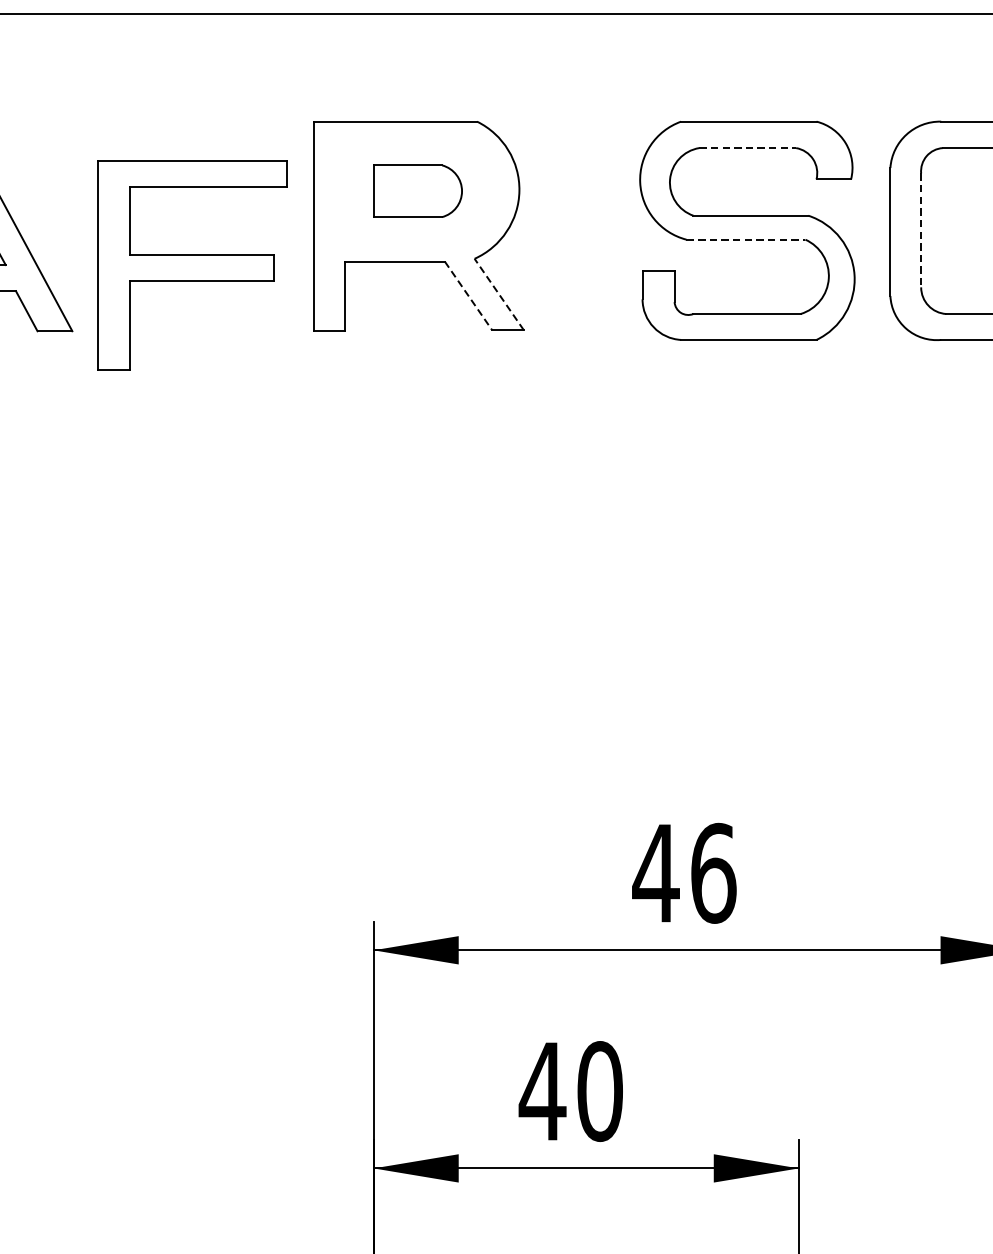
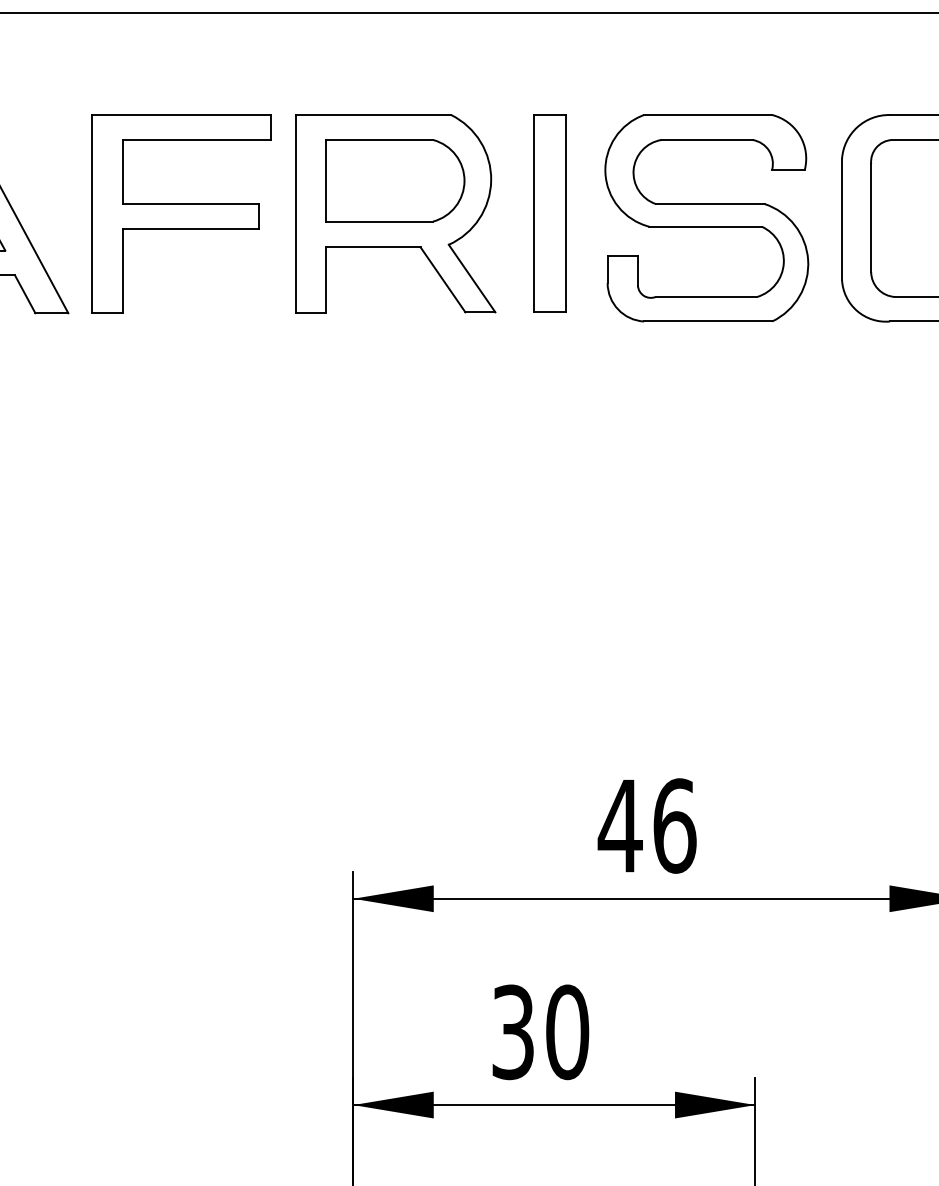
line: (748, 148) -> (707, 140), dashed -> solid
part: (418, 190) -> (395, 180), size x1.67
part: (581, 225) -> (549, 213), added
line: (921, 229) -> (871, 217), dashed -> solid
line: (746, 239) -> (705, 226), dashed -> solid
part: (191, 264) -> (181, 213), moved
line: (498, 294) -> (471, 278), dashed -> solid
line: (469, 296) -> (443, 280), dashed -> solid
text: (541, 1091) -> (512, 1032), 40 -> 30

